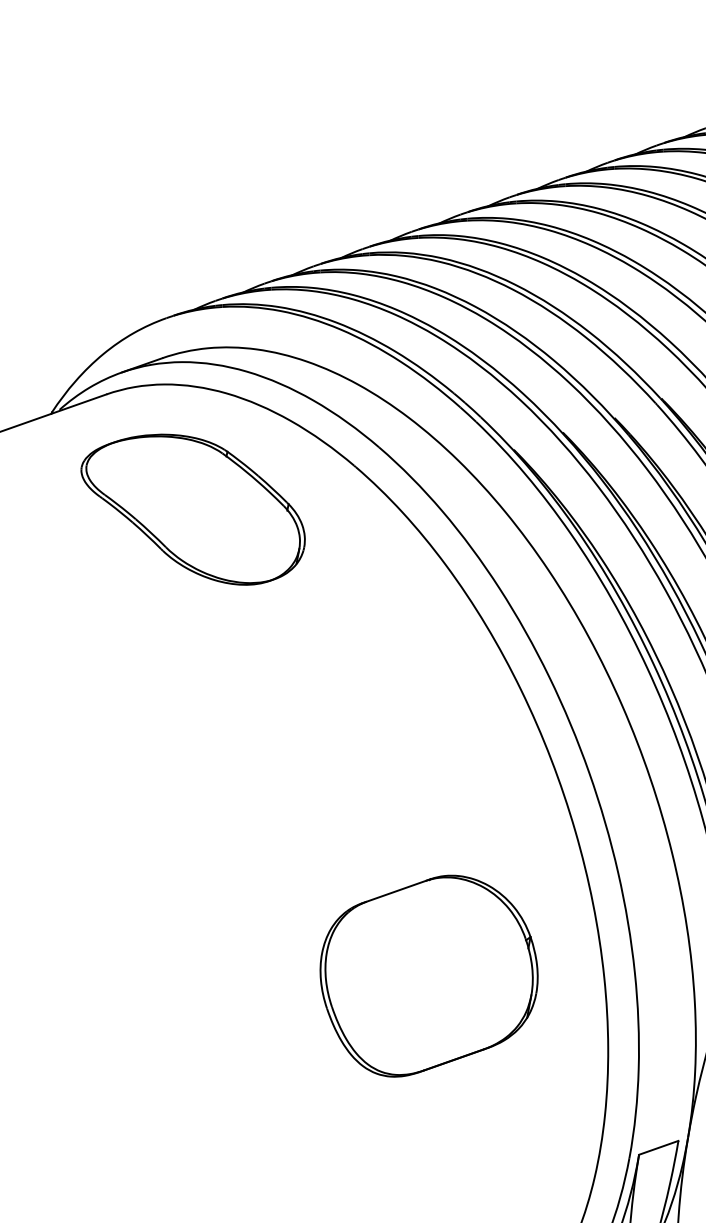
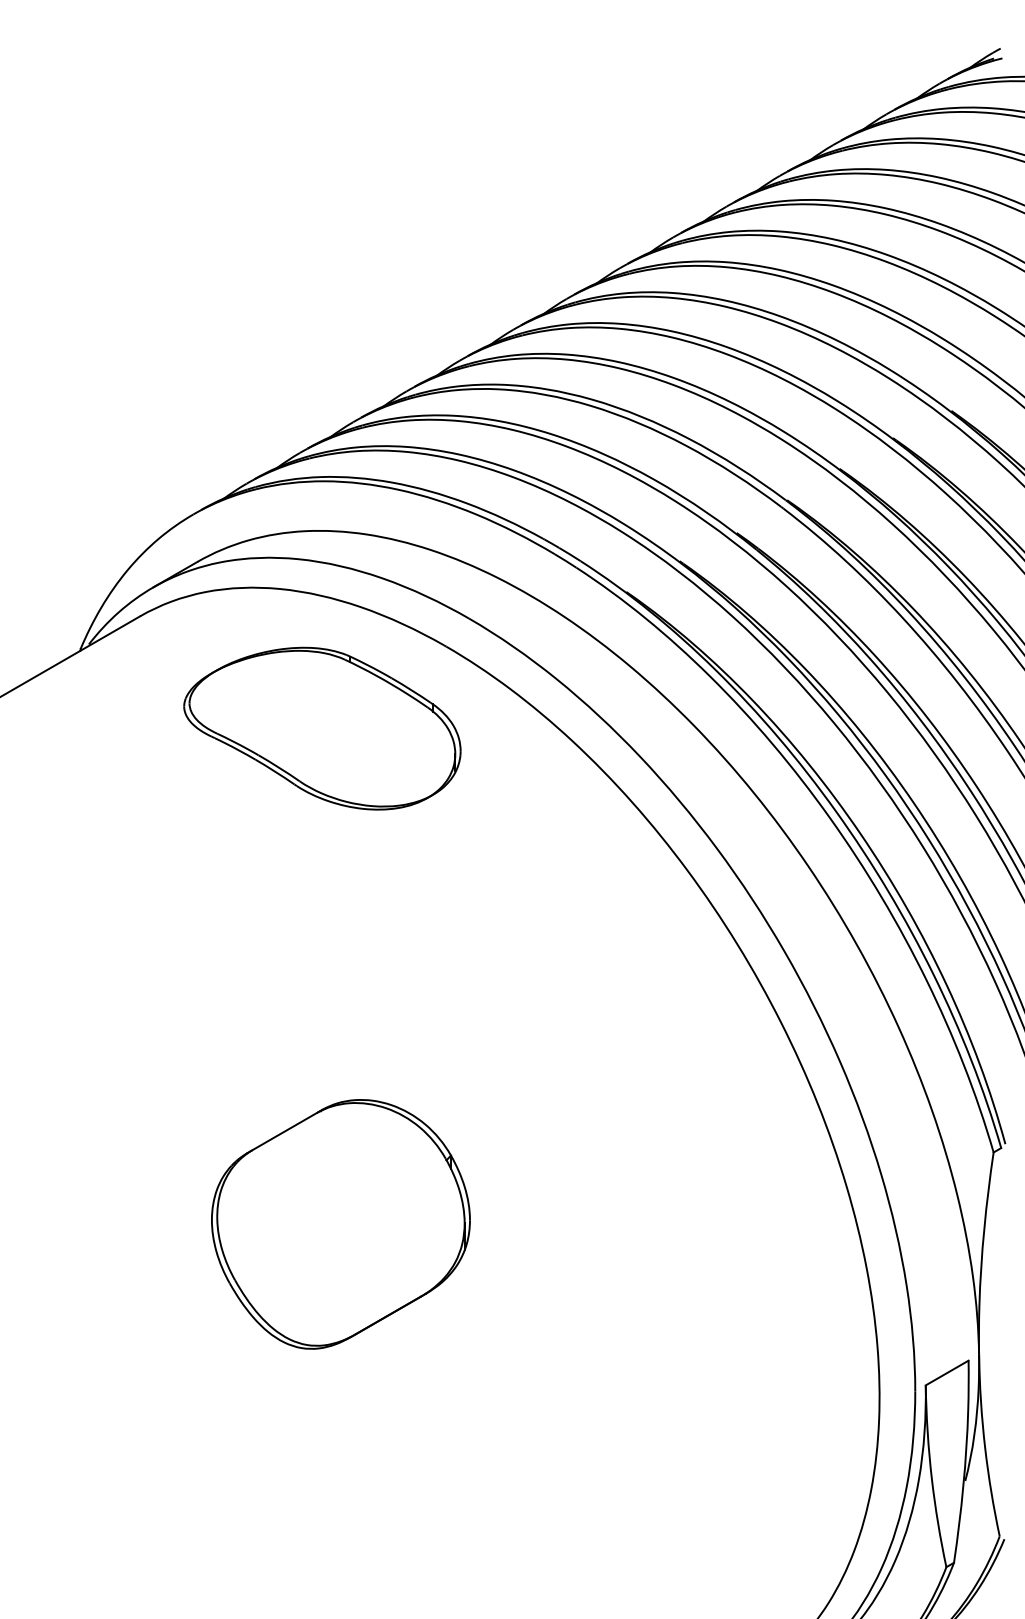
part: (193, 507) -> (322, 728), moved
part: (428, 977) -> (340, 1224), moved

